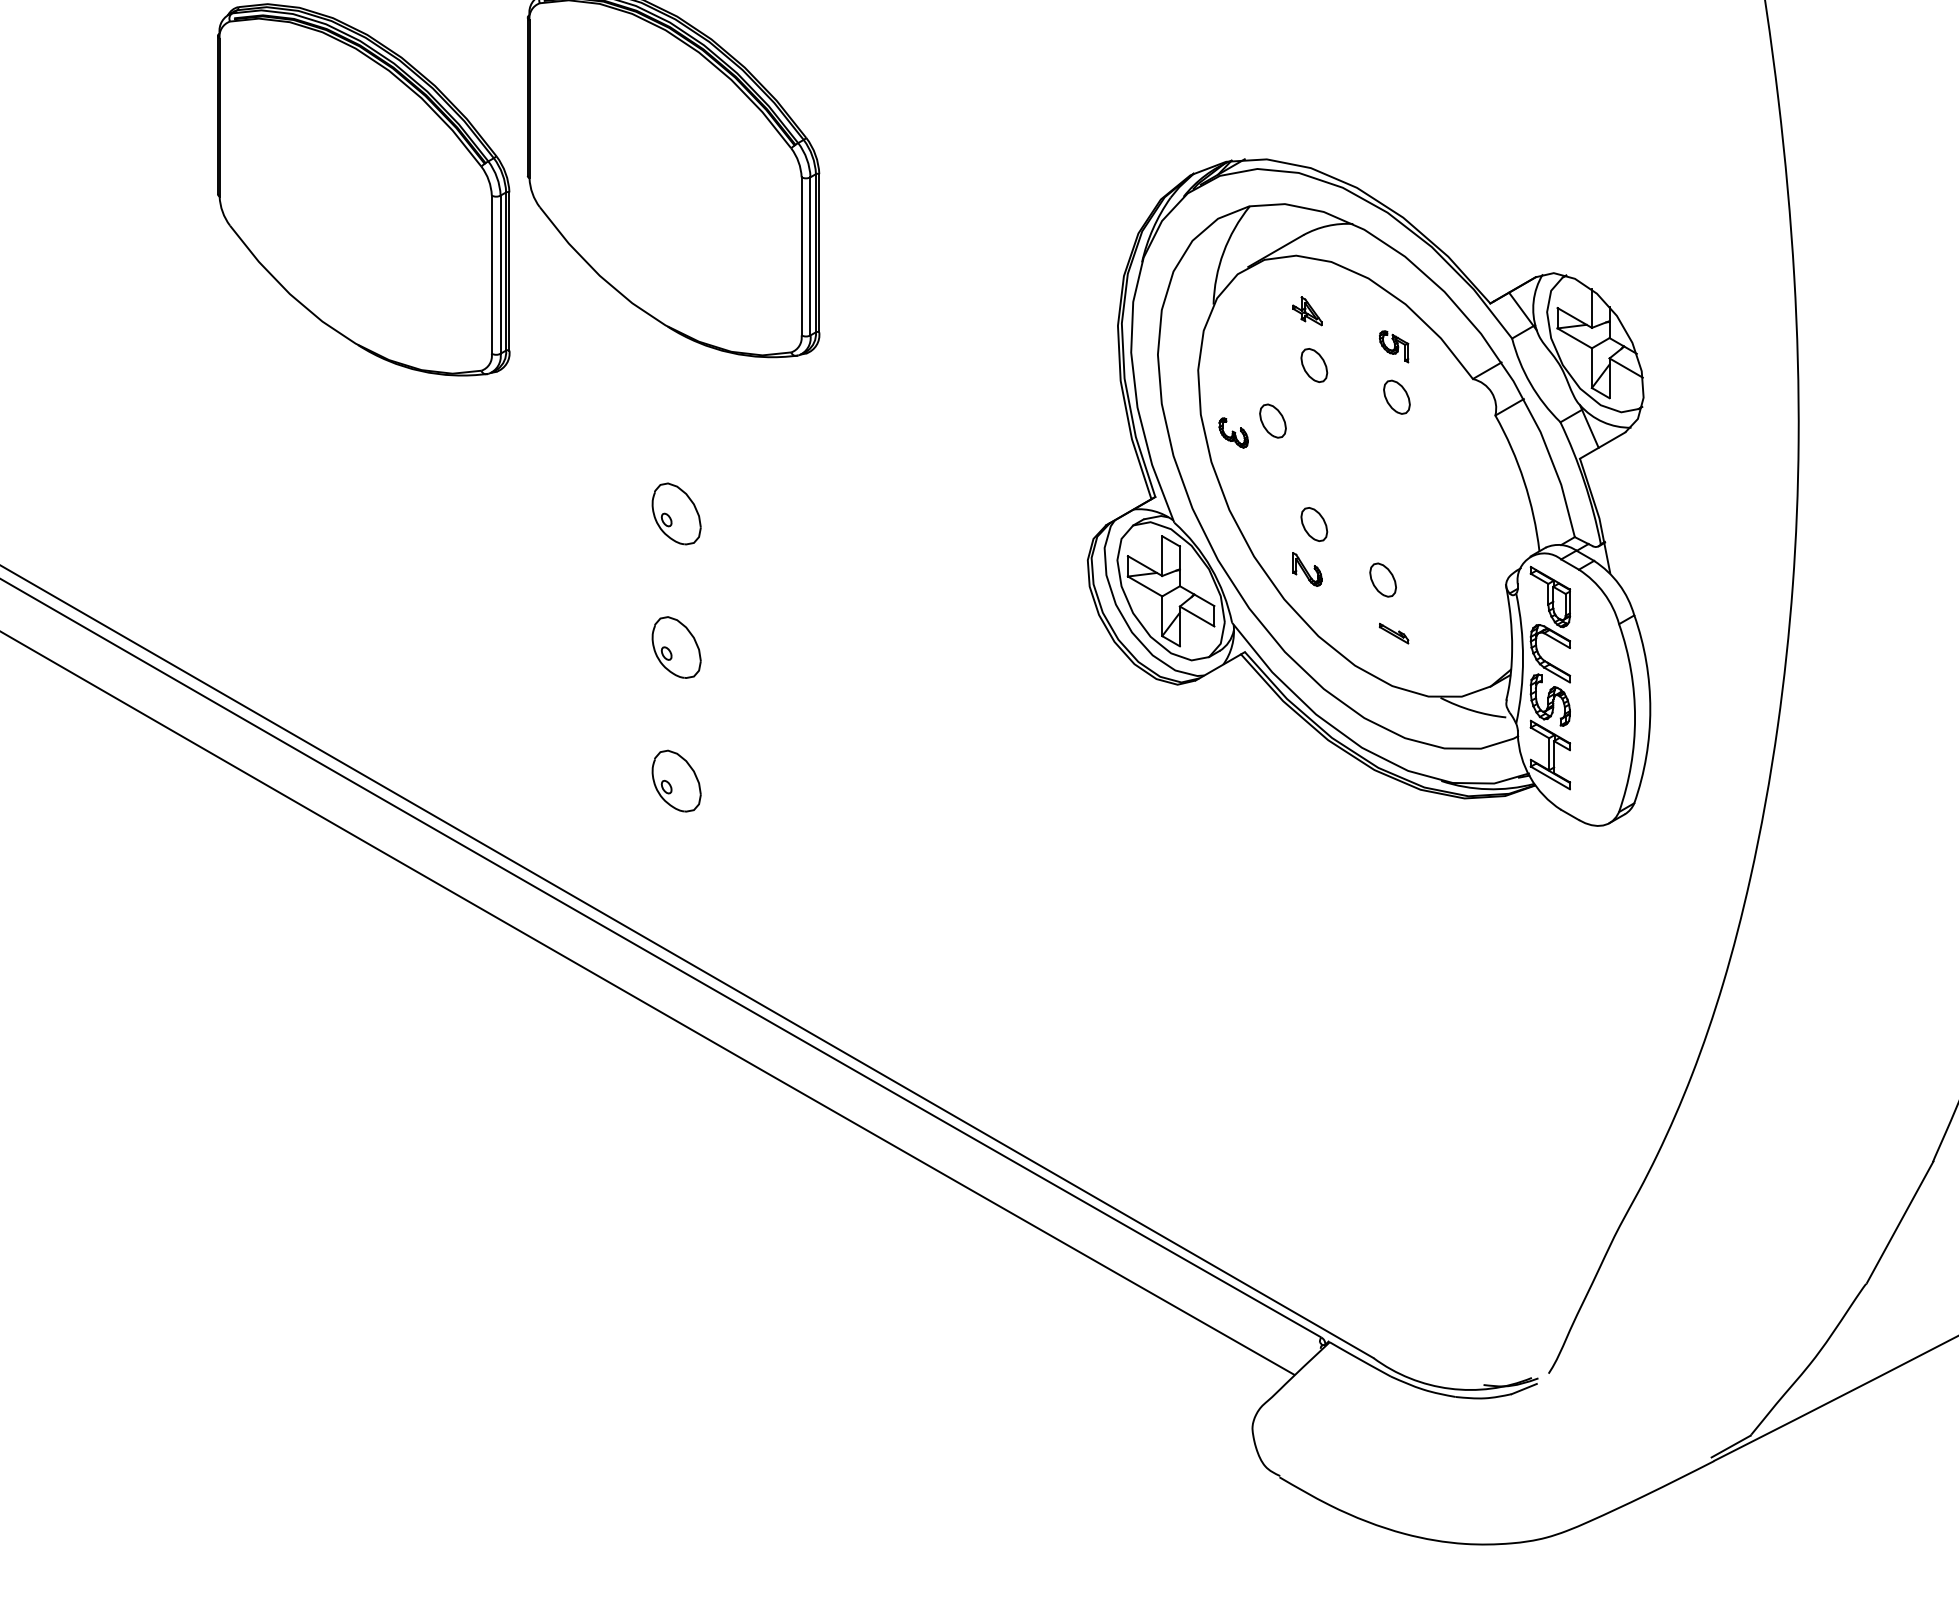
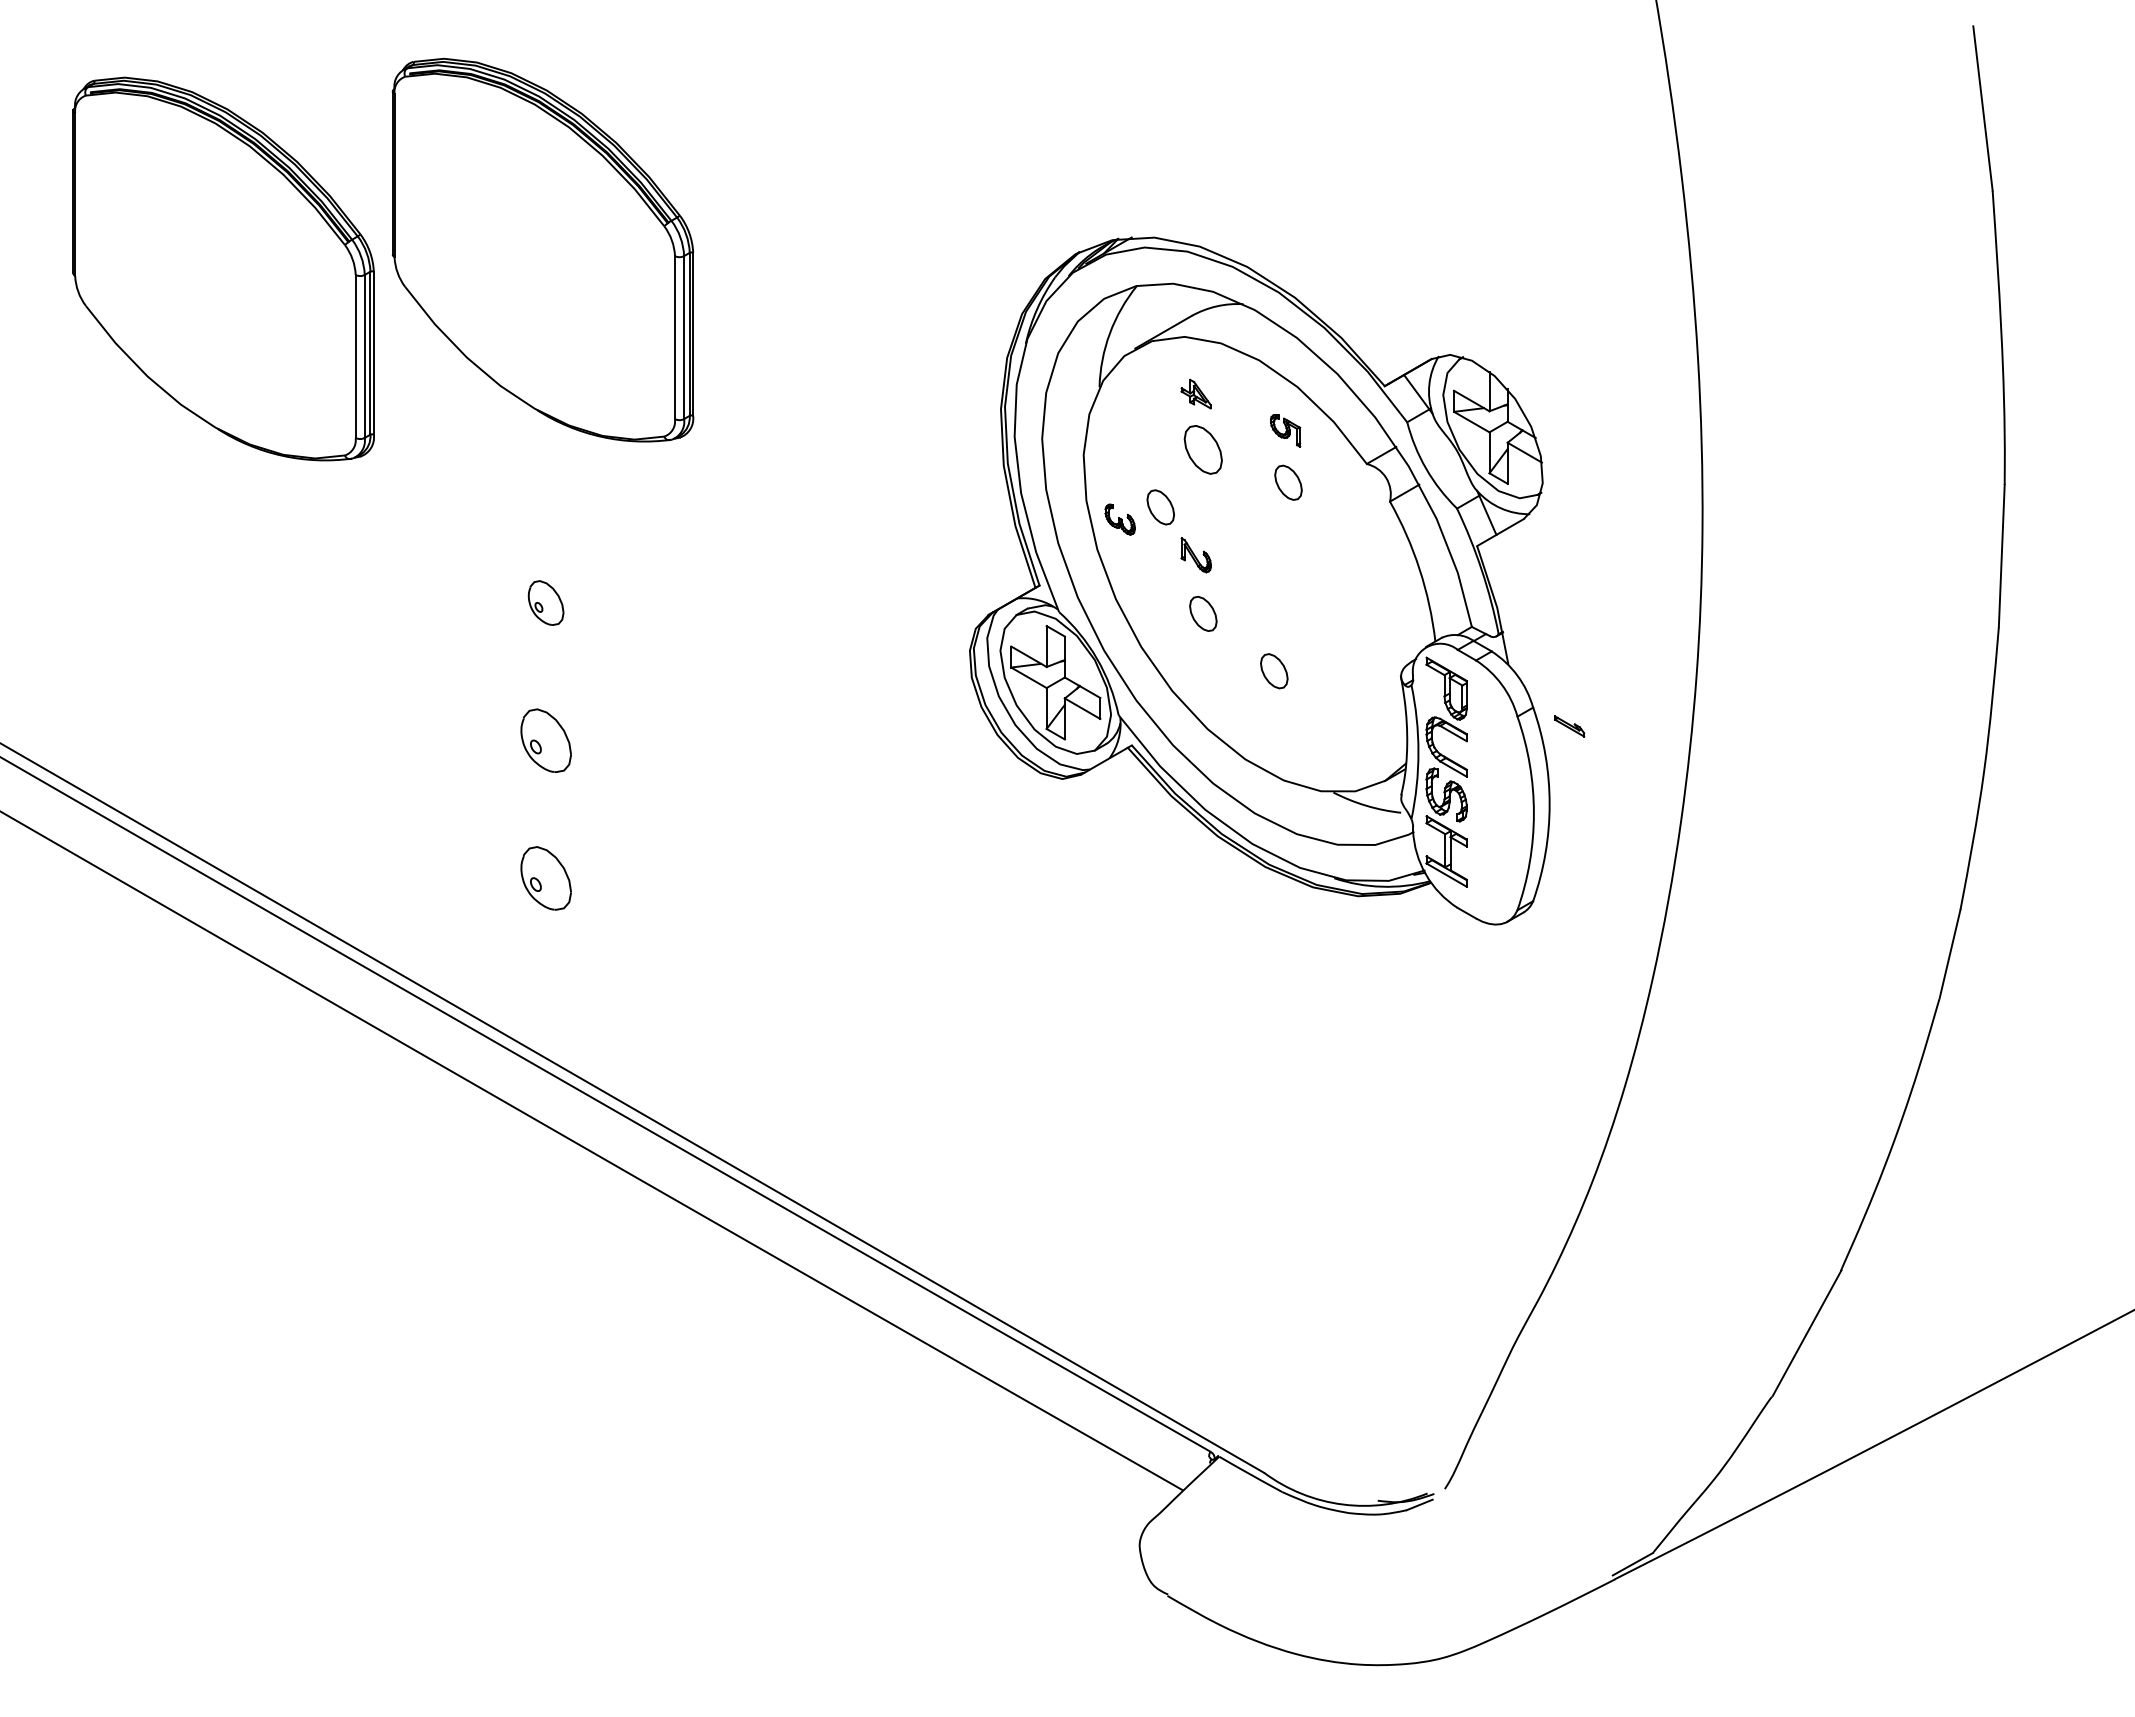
part: (1314, 365) -> (1203, 450), size x1.4
part: (675, 513) -> (545, 602), size x0.7
part: (1306, 569) -> (1195, 555), moved
part: (1394, 633) -> (1569, 726), moved

